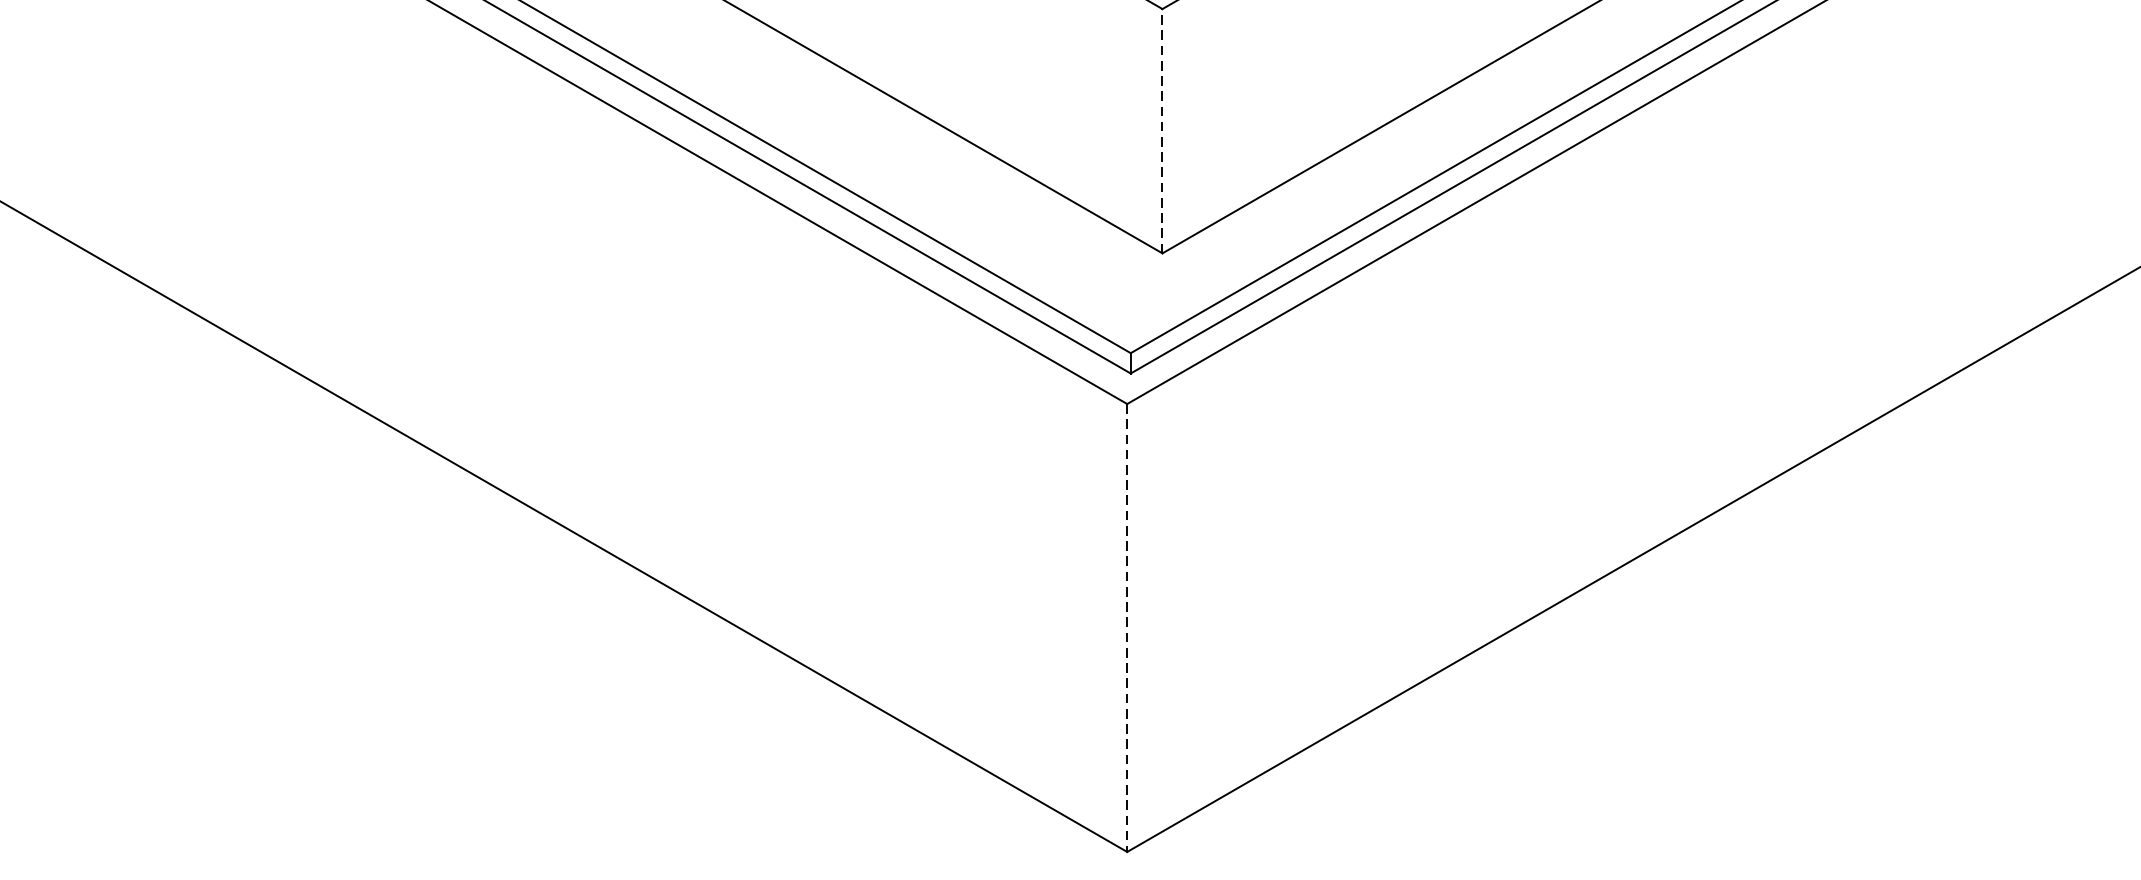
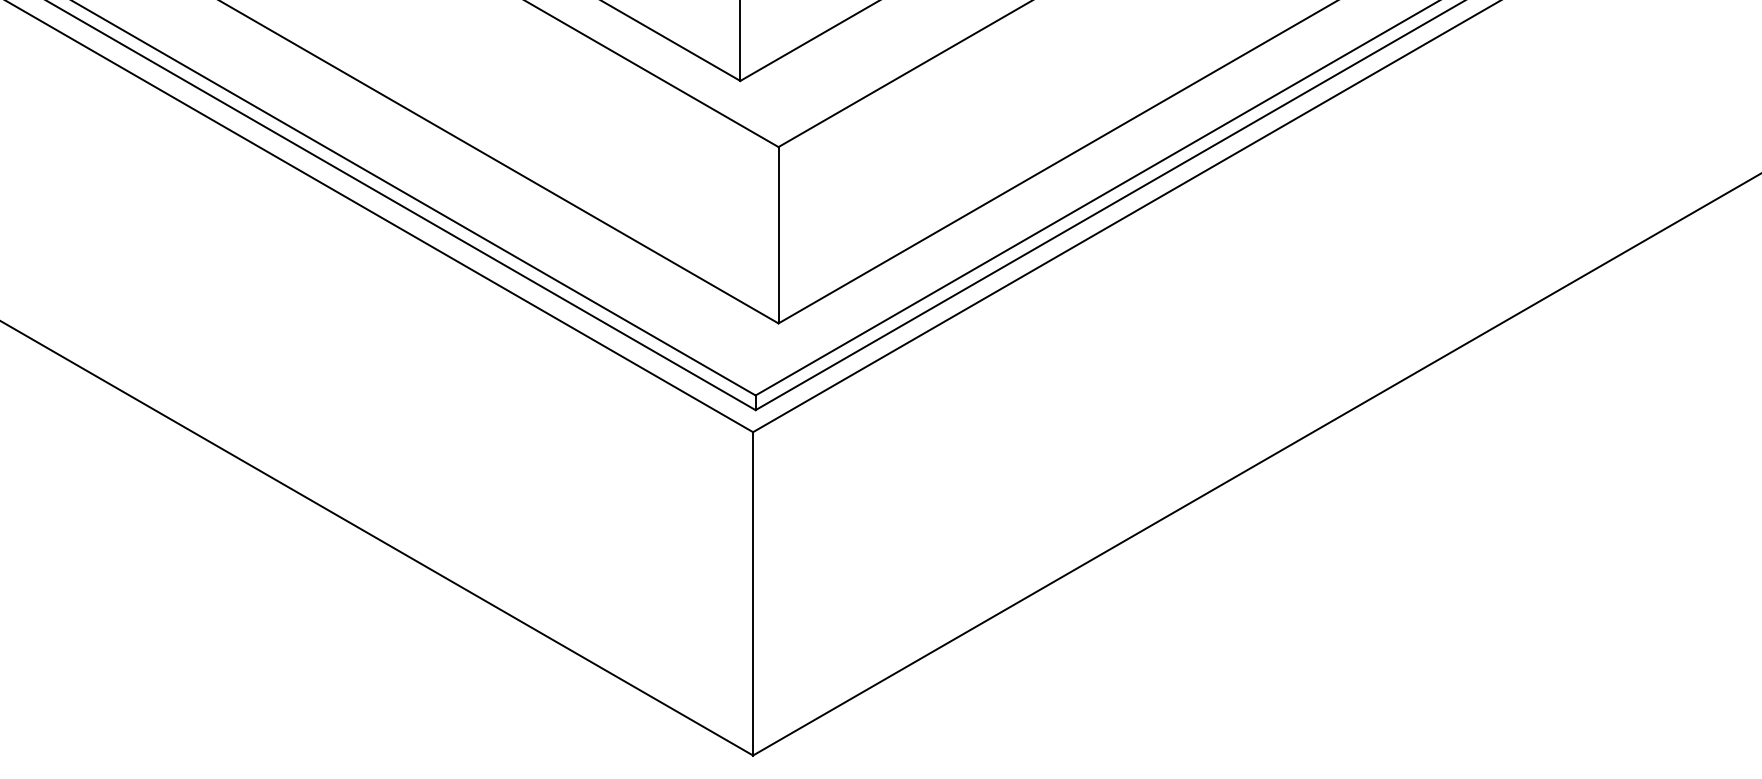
line: (1162, 130) -> (778, 234), dashed -> solid
line: (1127, 627) -> (753, 593), dashed -> solid

